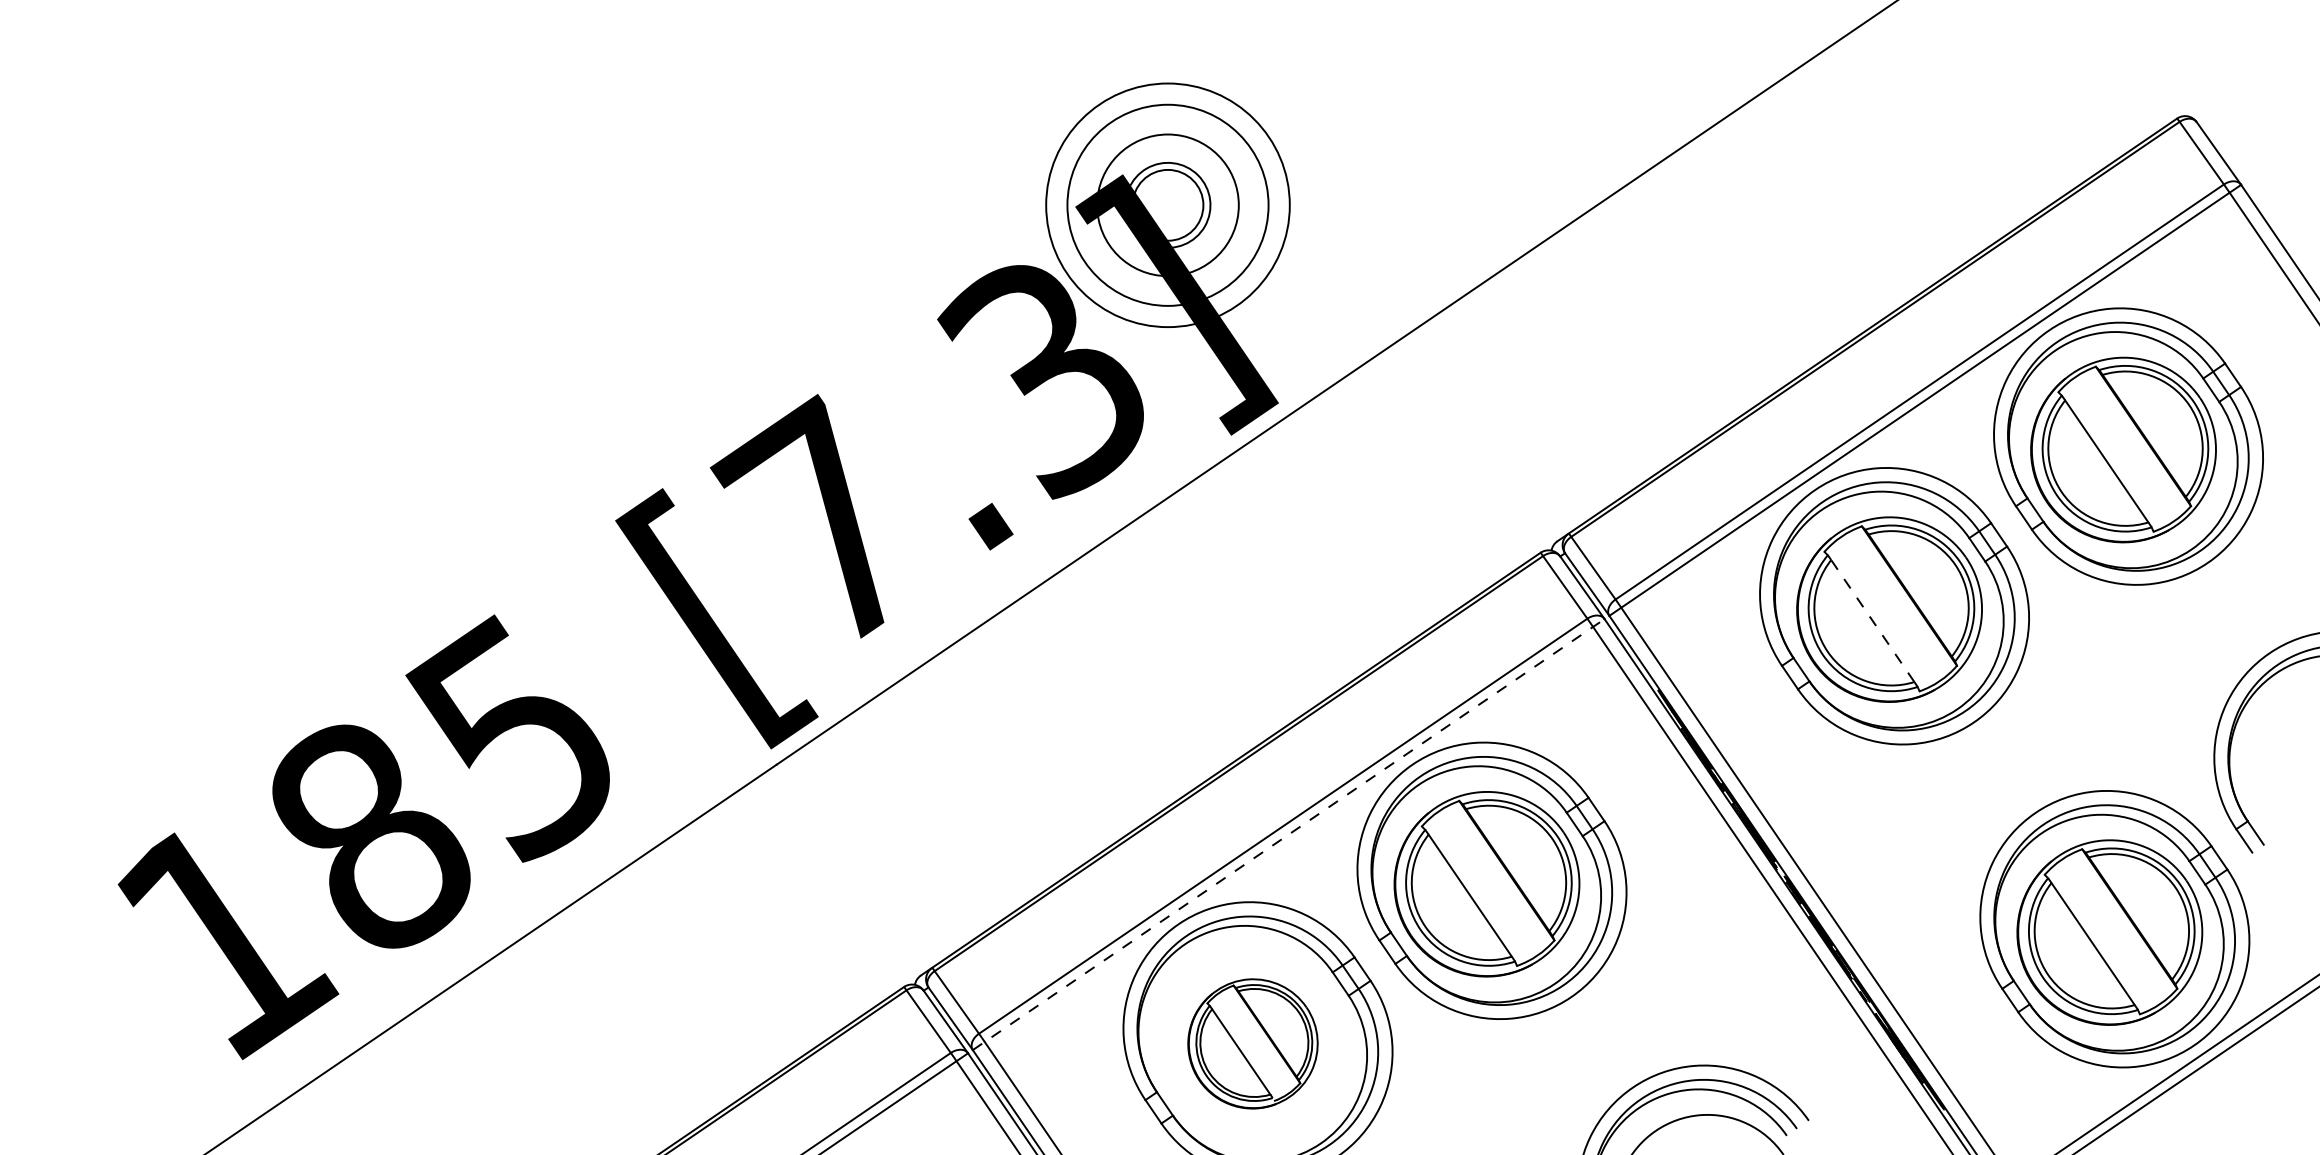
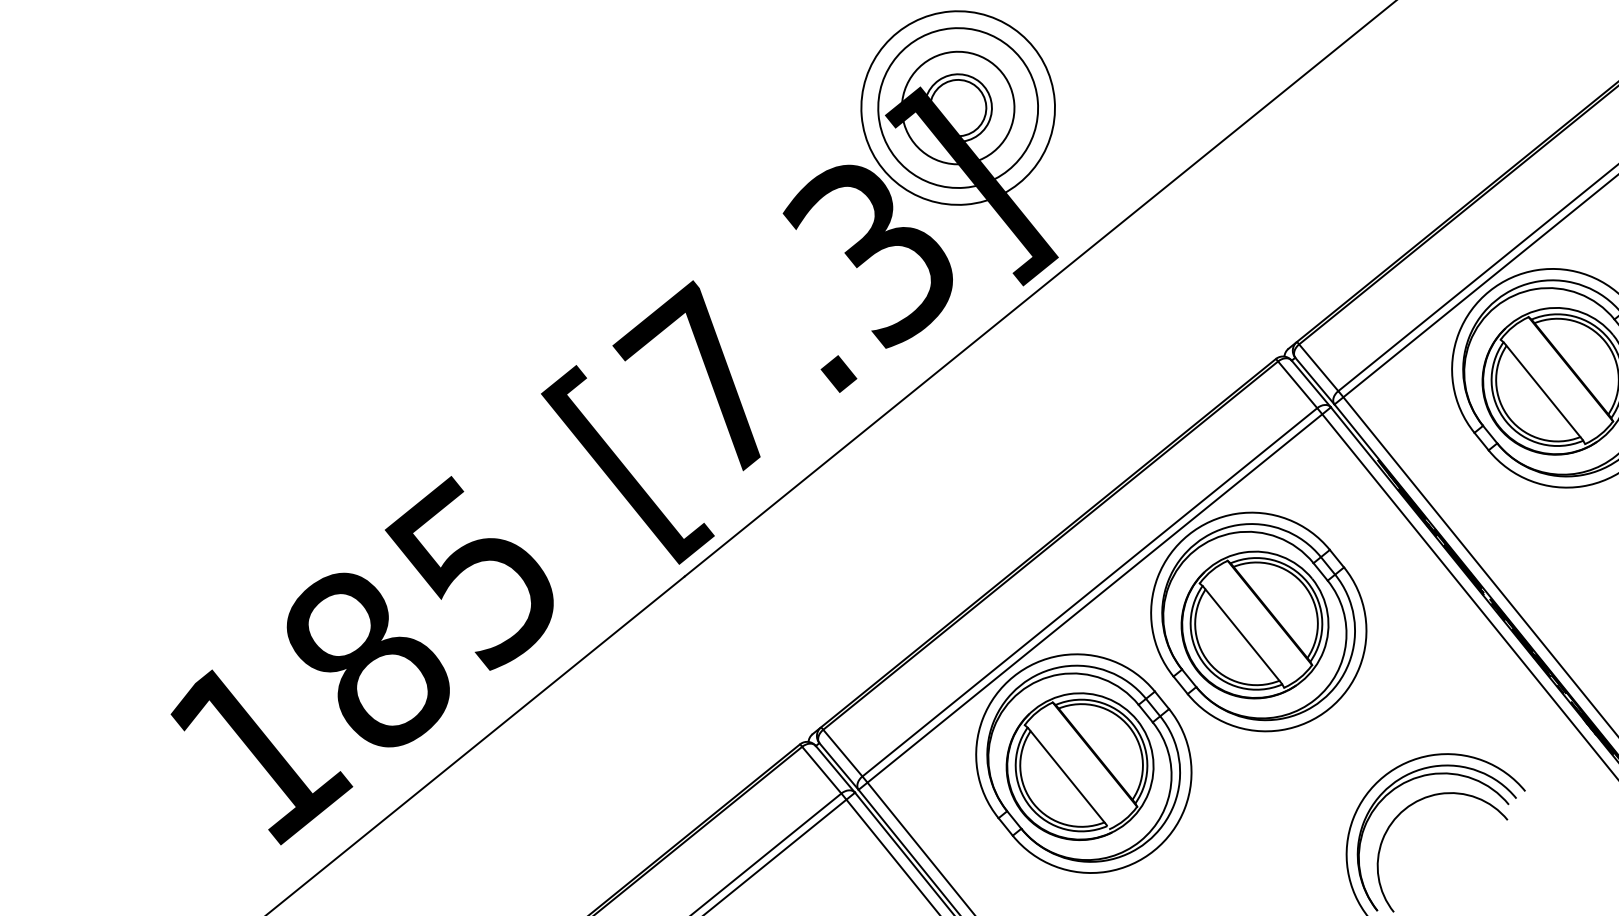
line: (1872, 621) -> (1543, 391), dashed -> solid
line: (1289, 834) -> (1095, 598), dashed -> solid
part: (1252, 1043) -> (1079, 766), size x1.43

